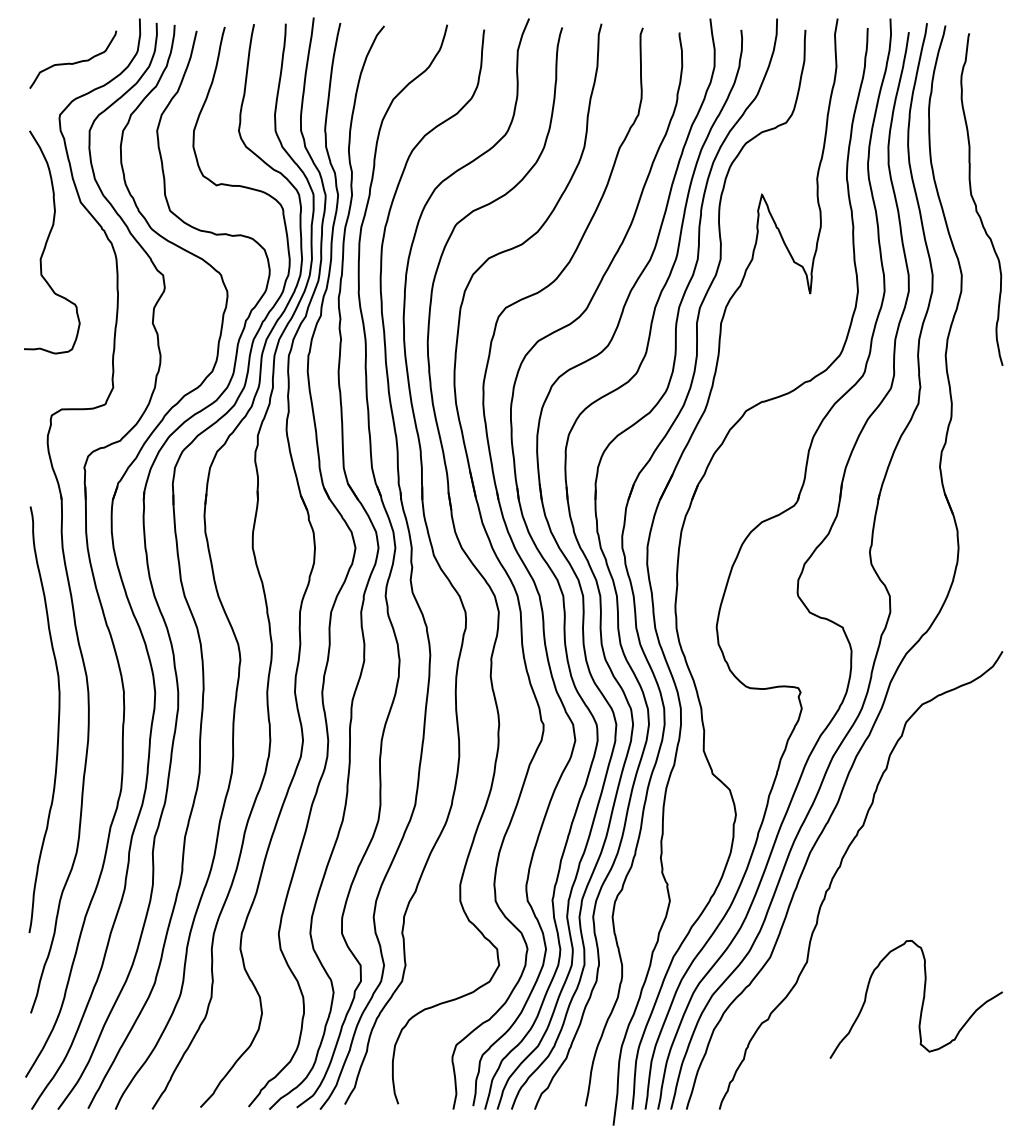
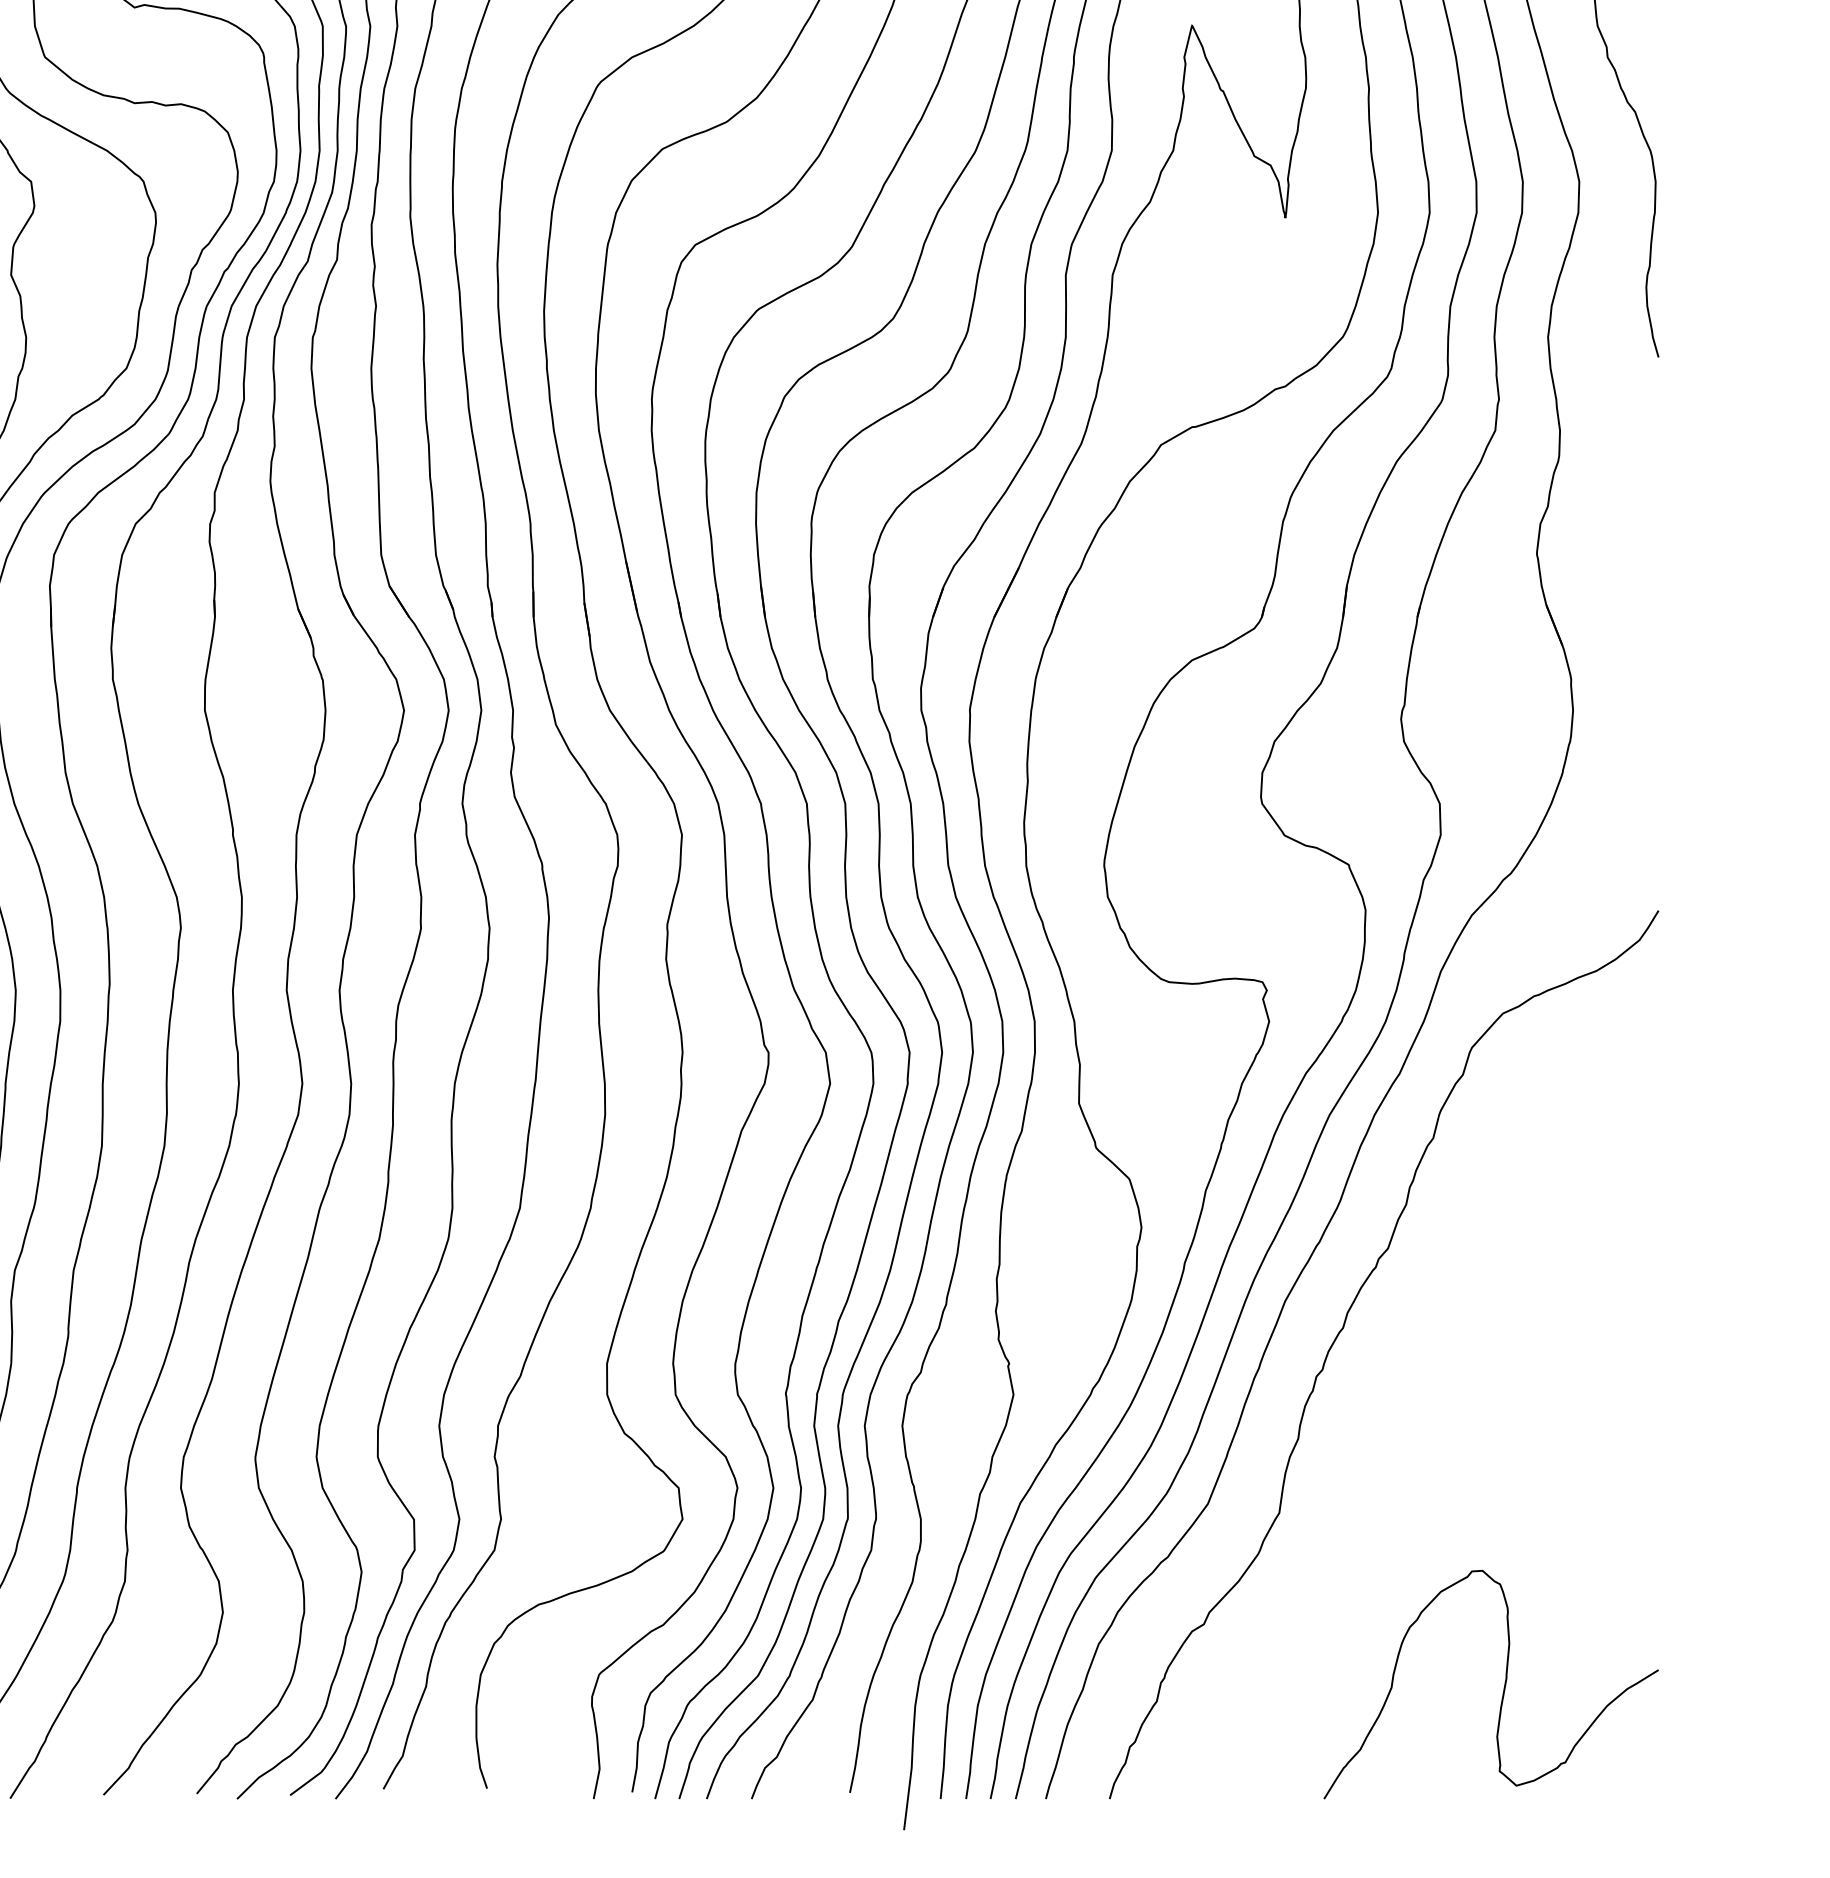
curve: (922, 999) -> (1503, 1684), moved

